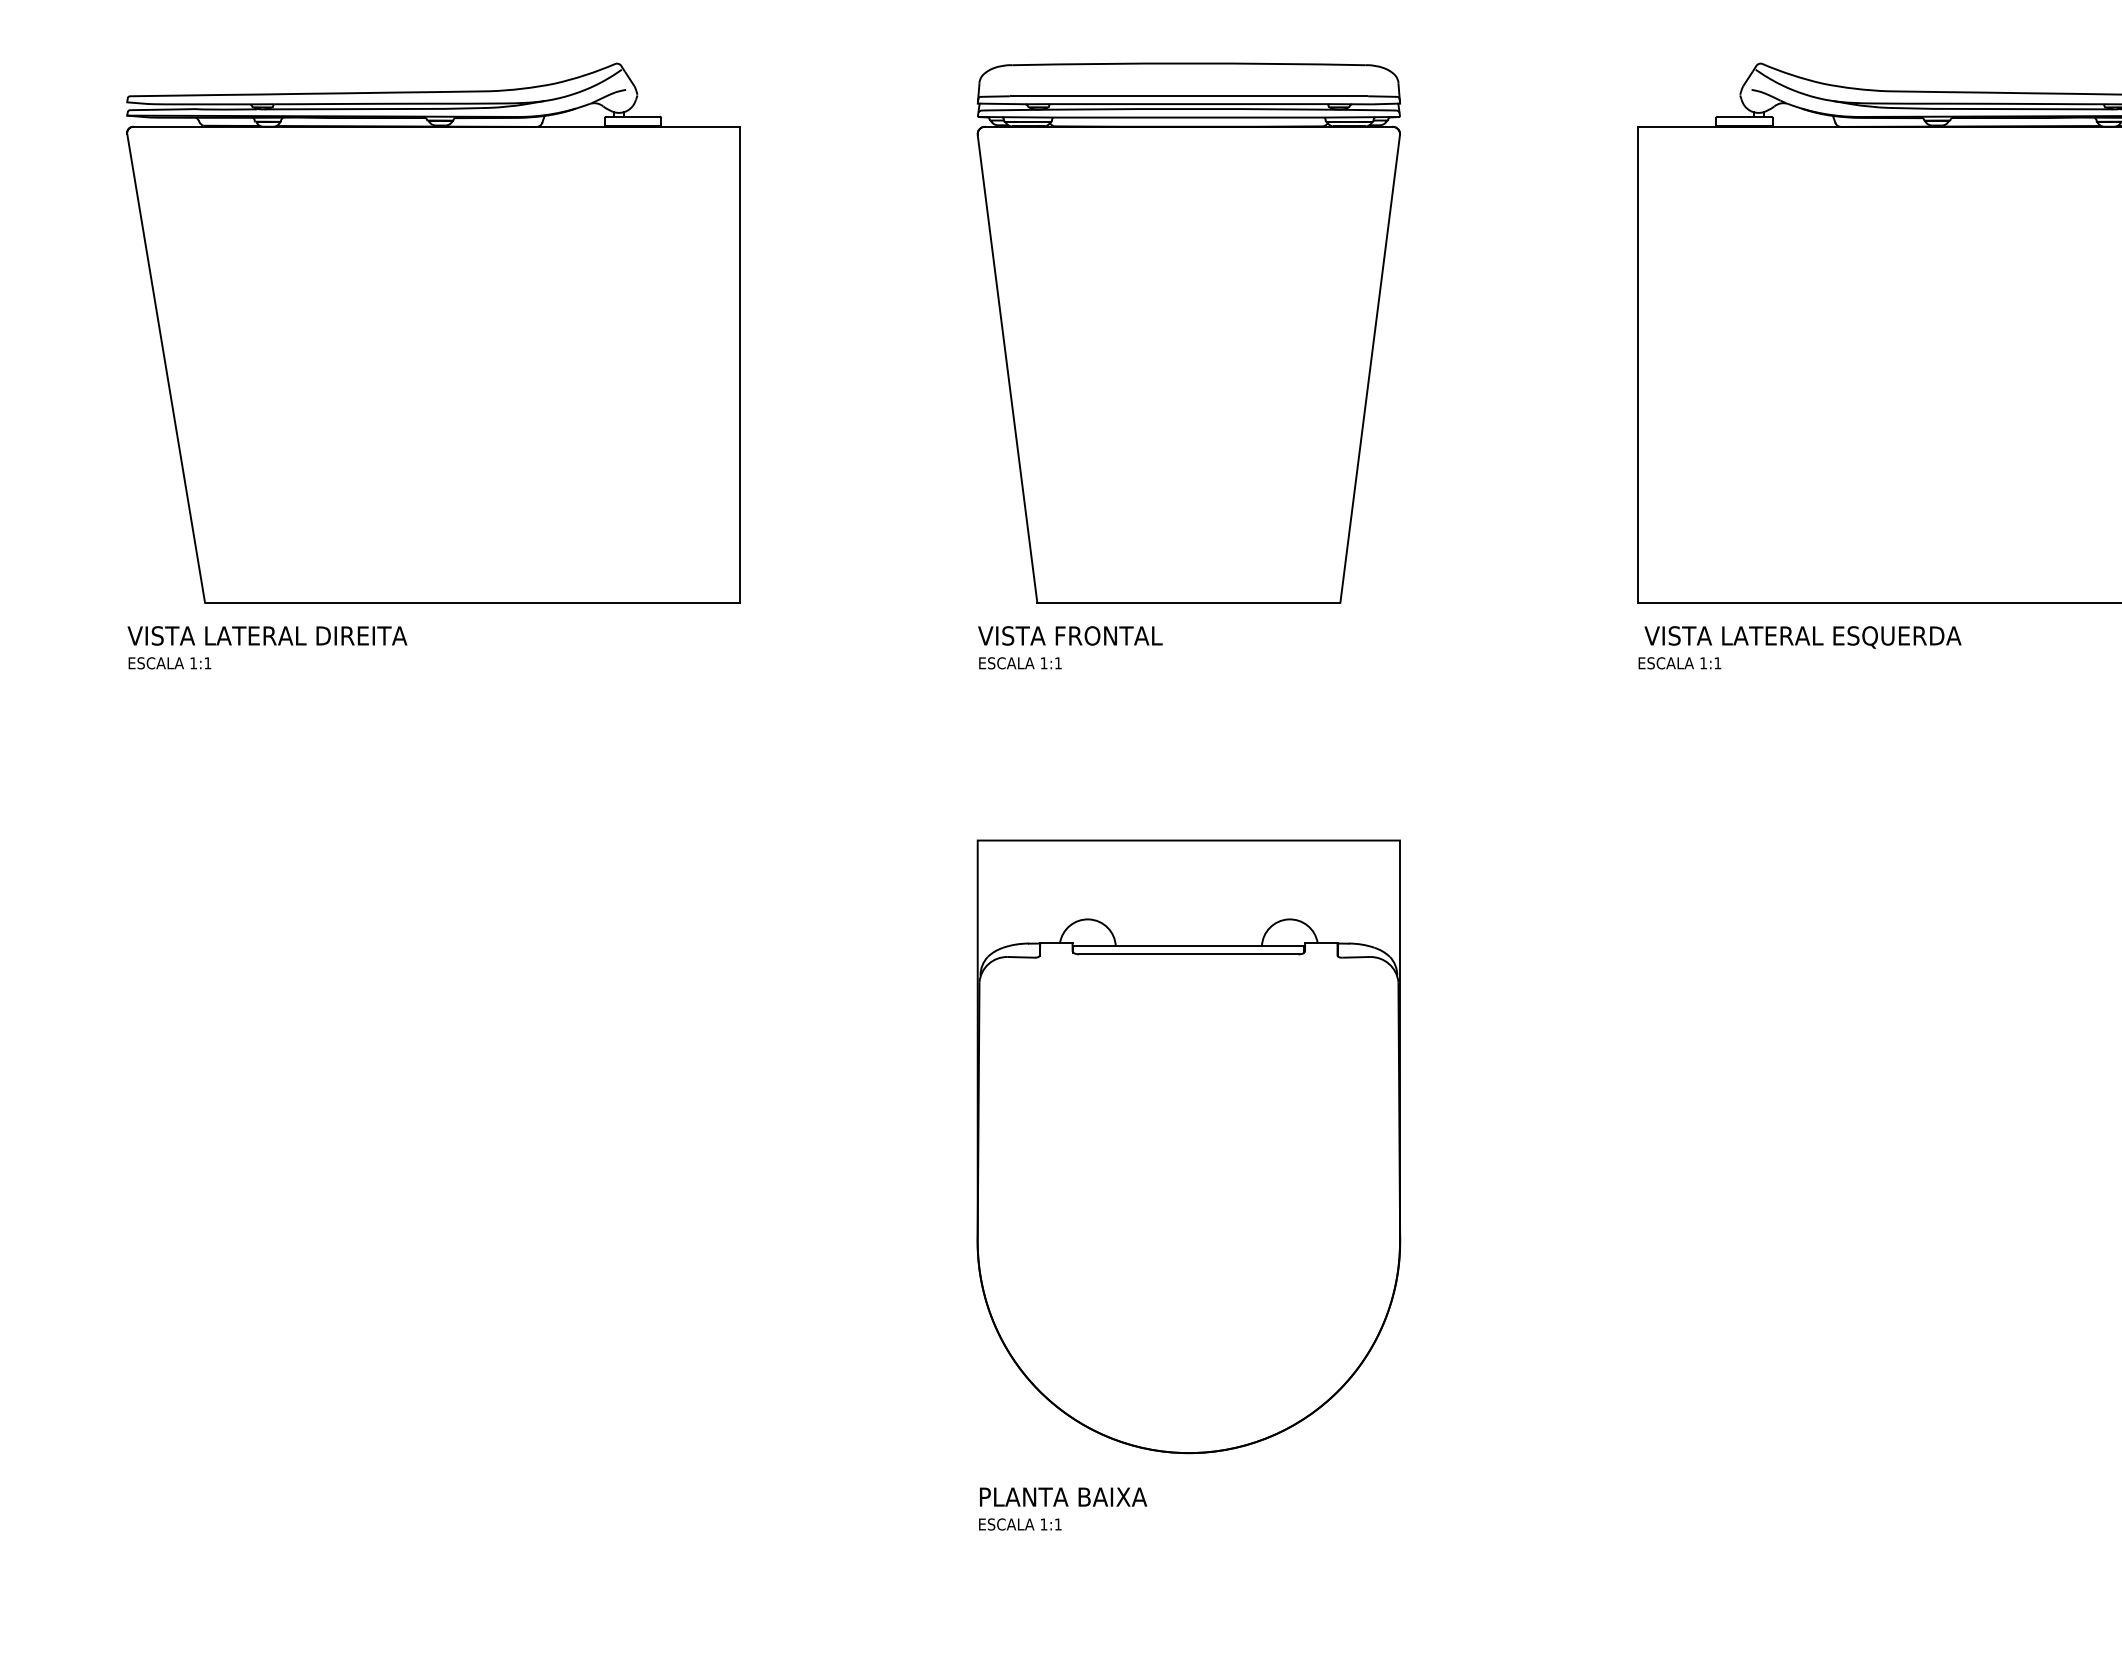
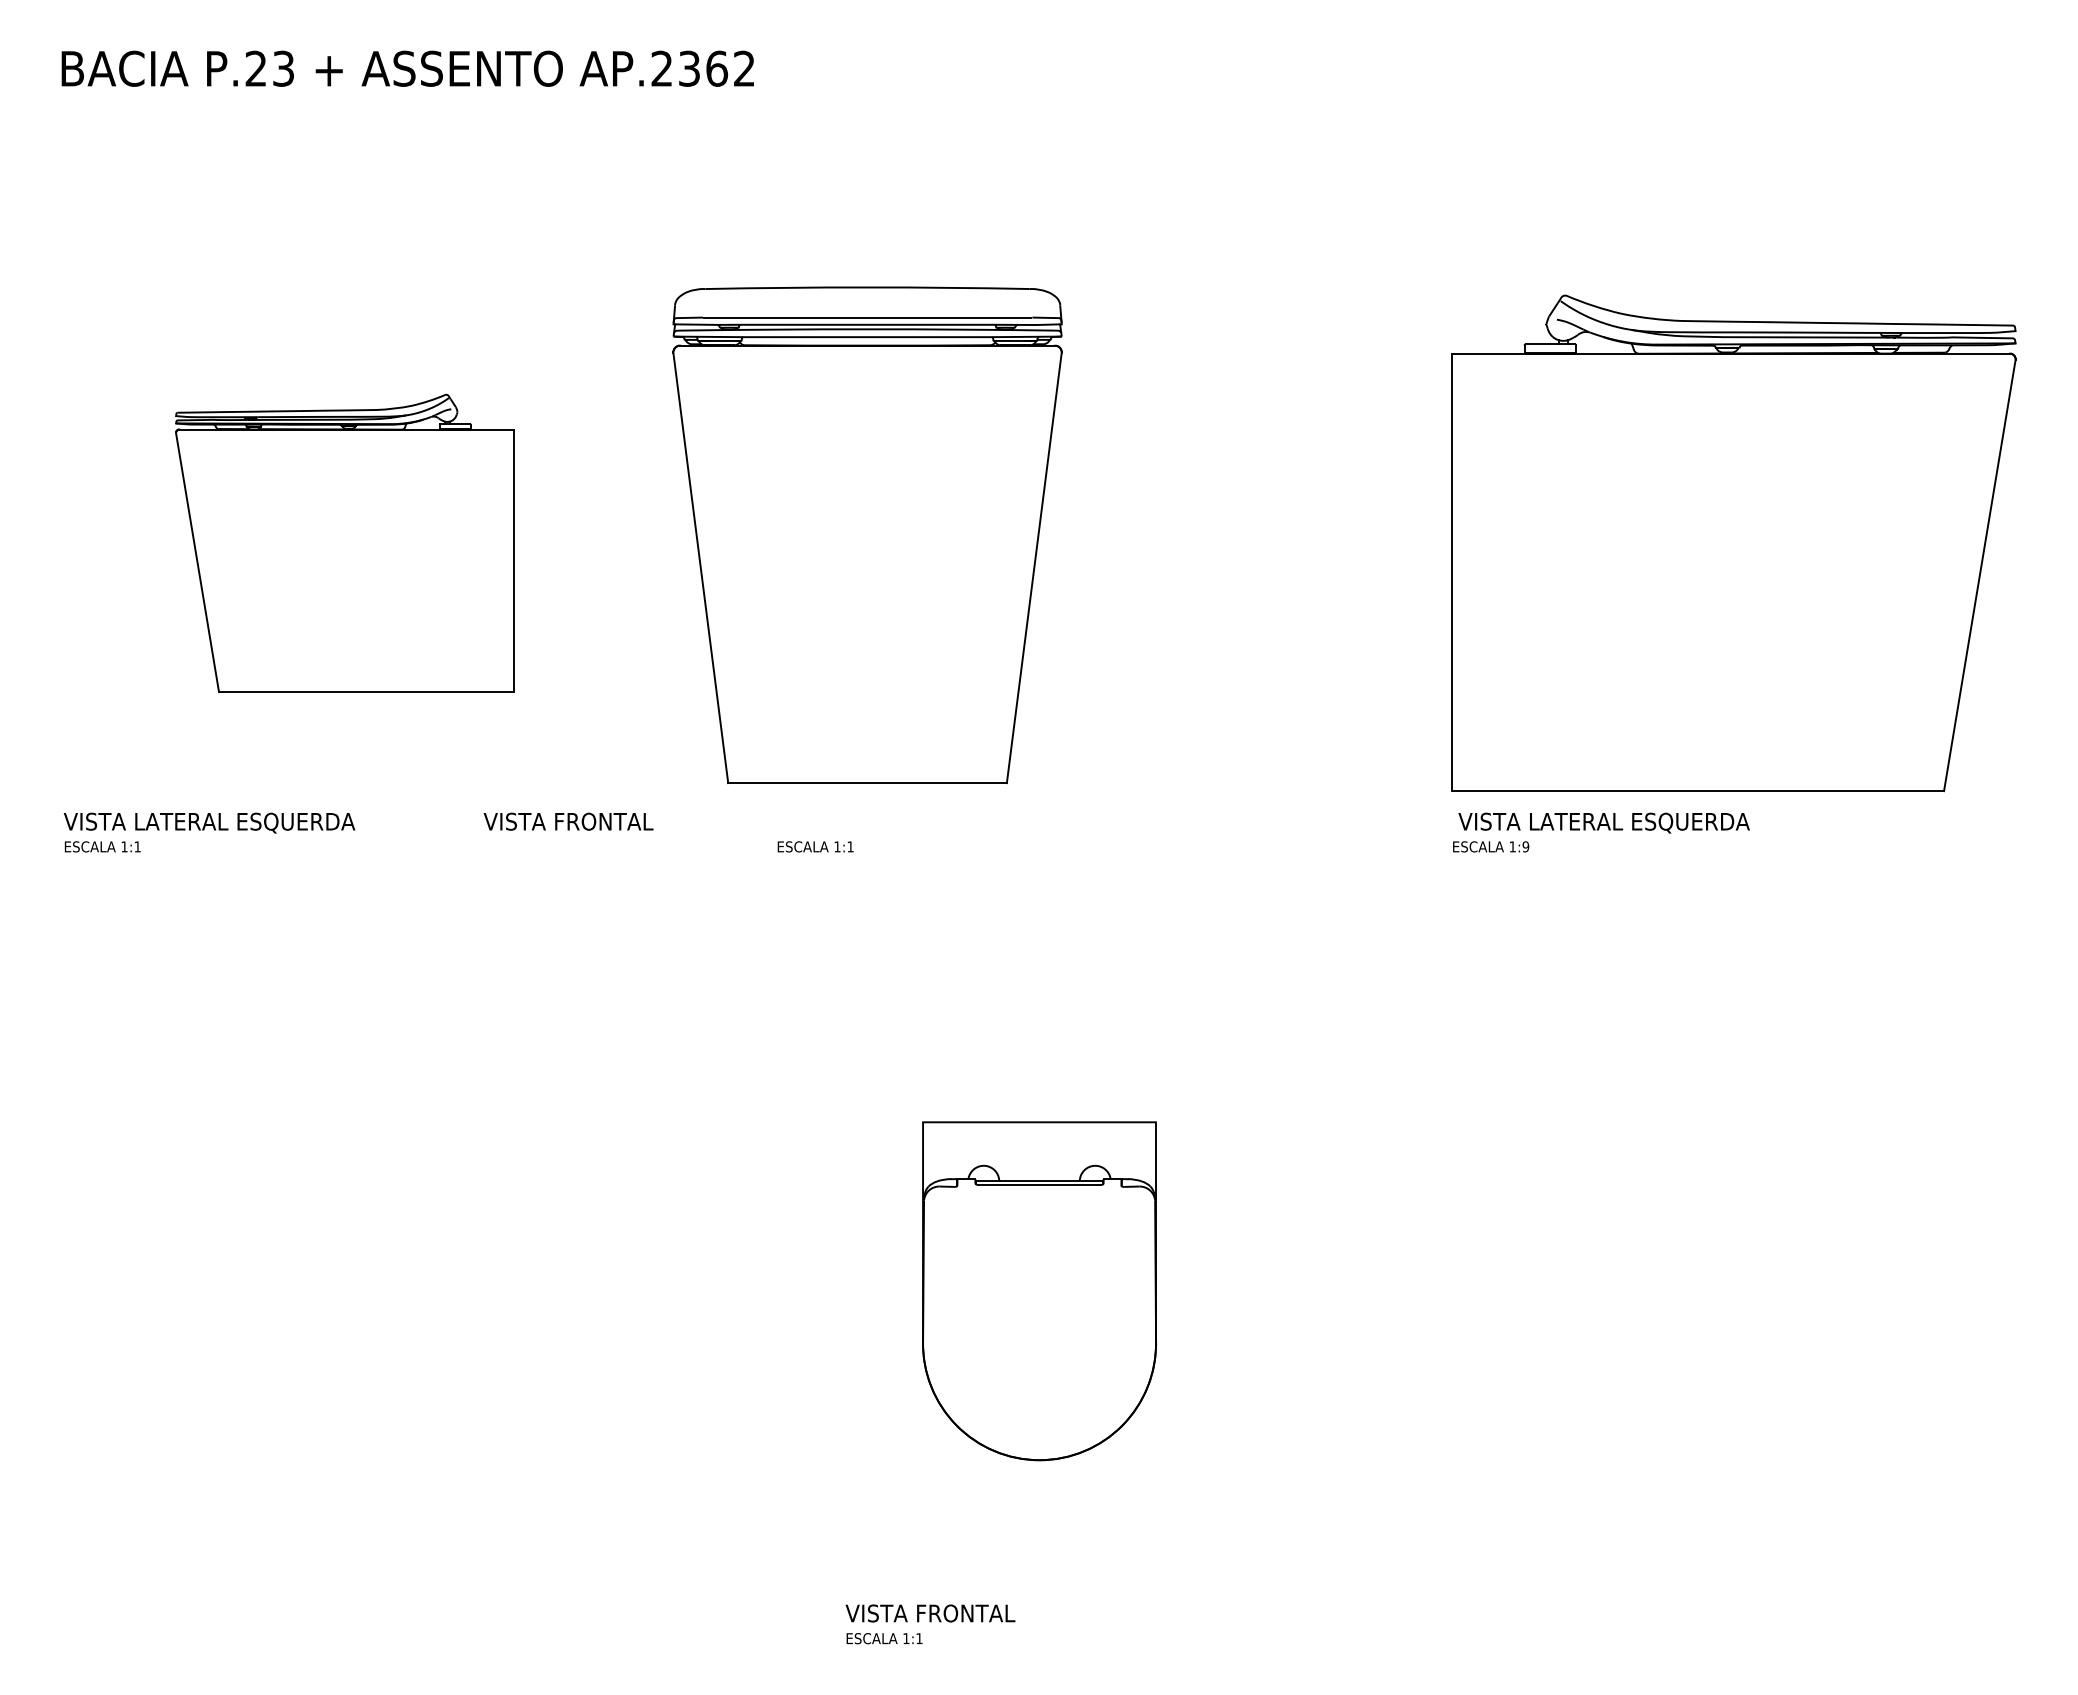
part: (1188, 332) -> (867, 534), moved
part: (432, 333) -> (344, 543), size x0.6
text: (1070, 635) -> (568, 821), moved
text: (381, 636) -> (297, 822), VISTA LATERAL DIREITA -> VISTA LATERAL ESQUERDA
text: (1020, 662) -> (815, 846), moved
text: (1717, 662) -> (1525, 846), 1:1 -> 1:9
part: (1188, 1145) -> (1039, 1290), size x0.6
text: (1070, 1497) -> (930, 1613), PLANTA BAIXA -> VISTA FRONTAL

